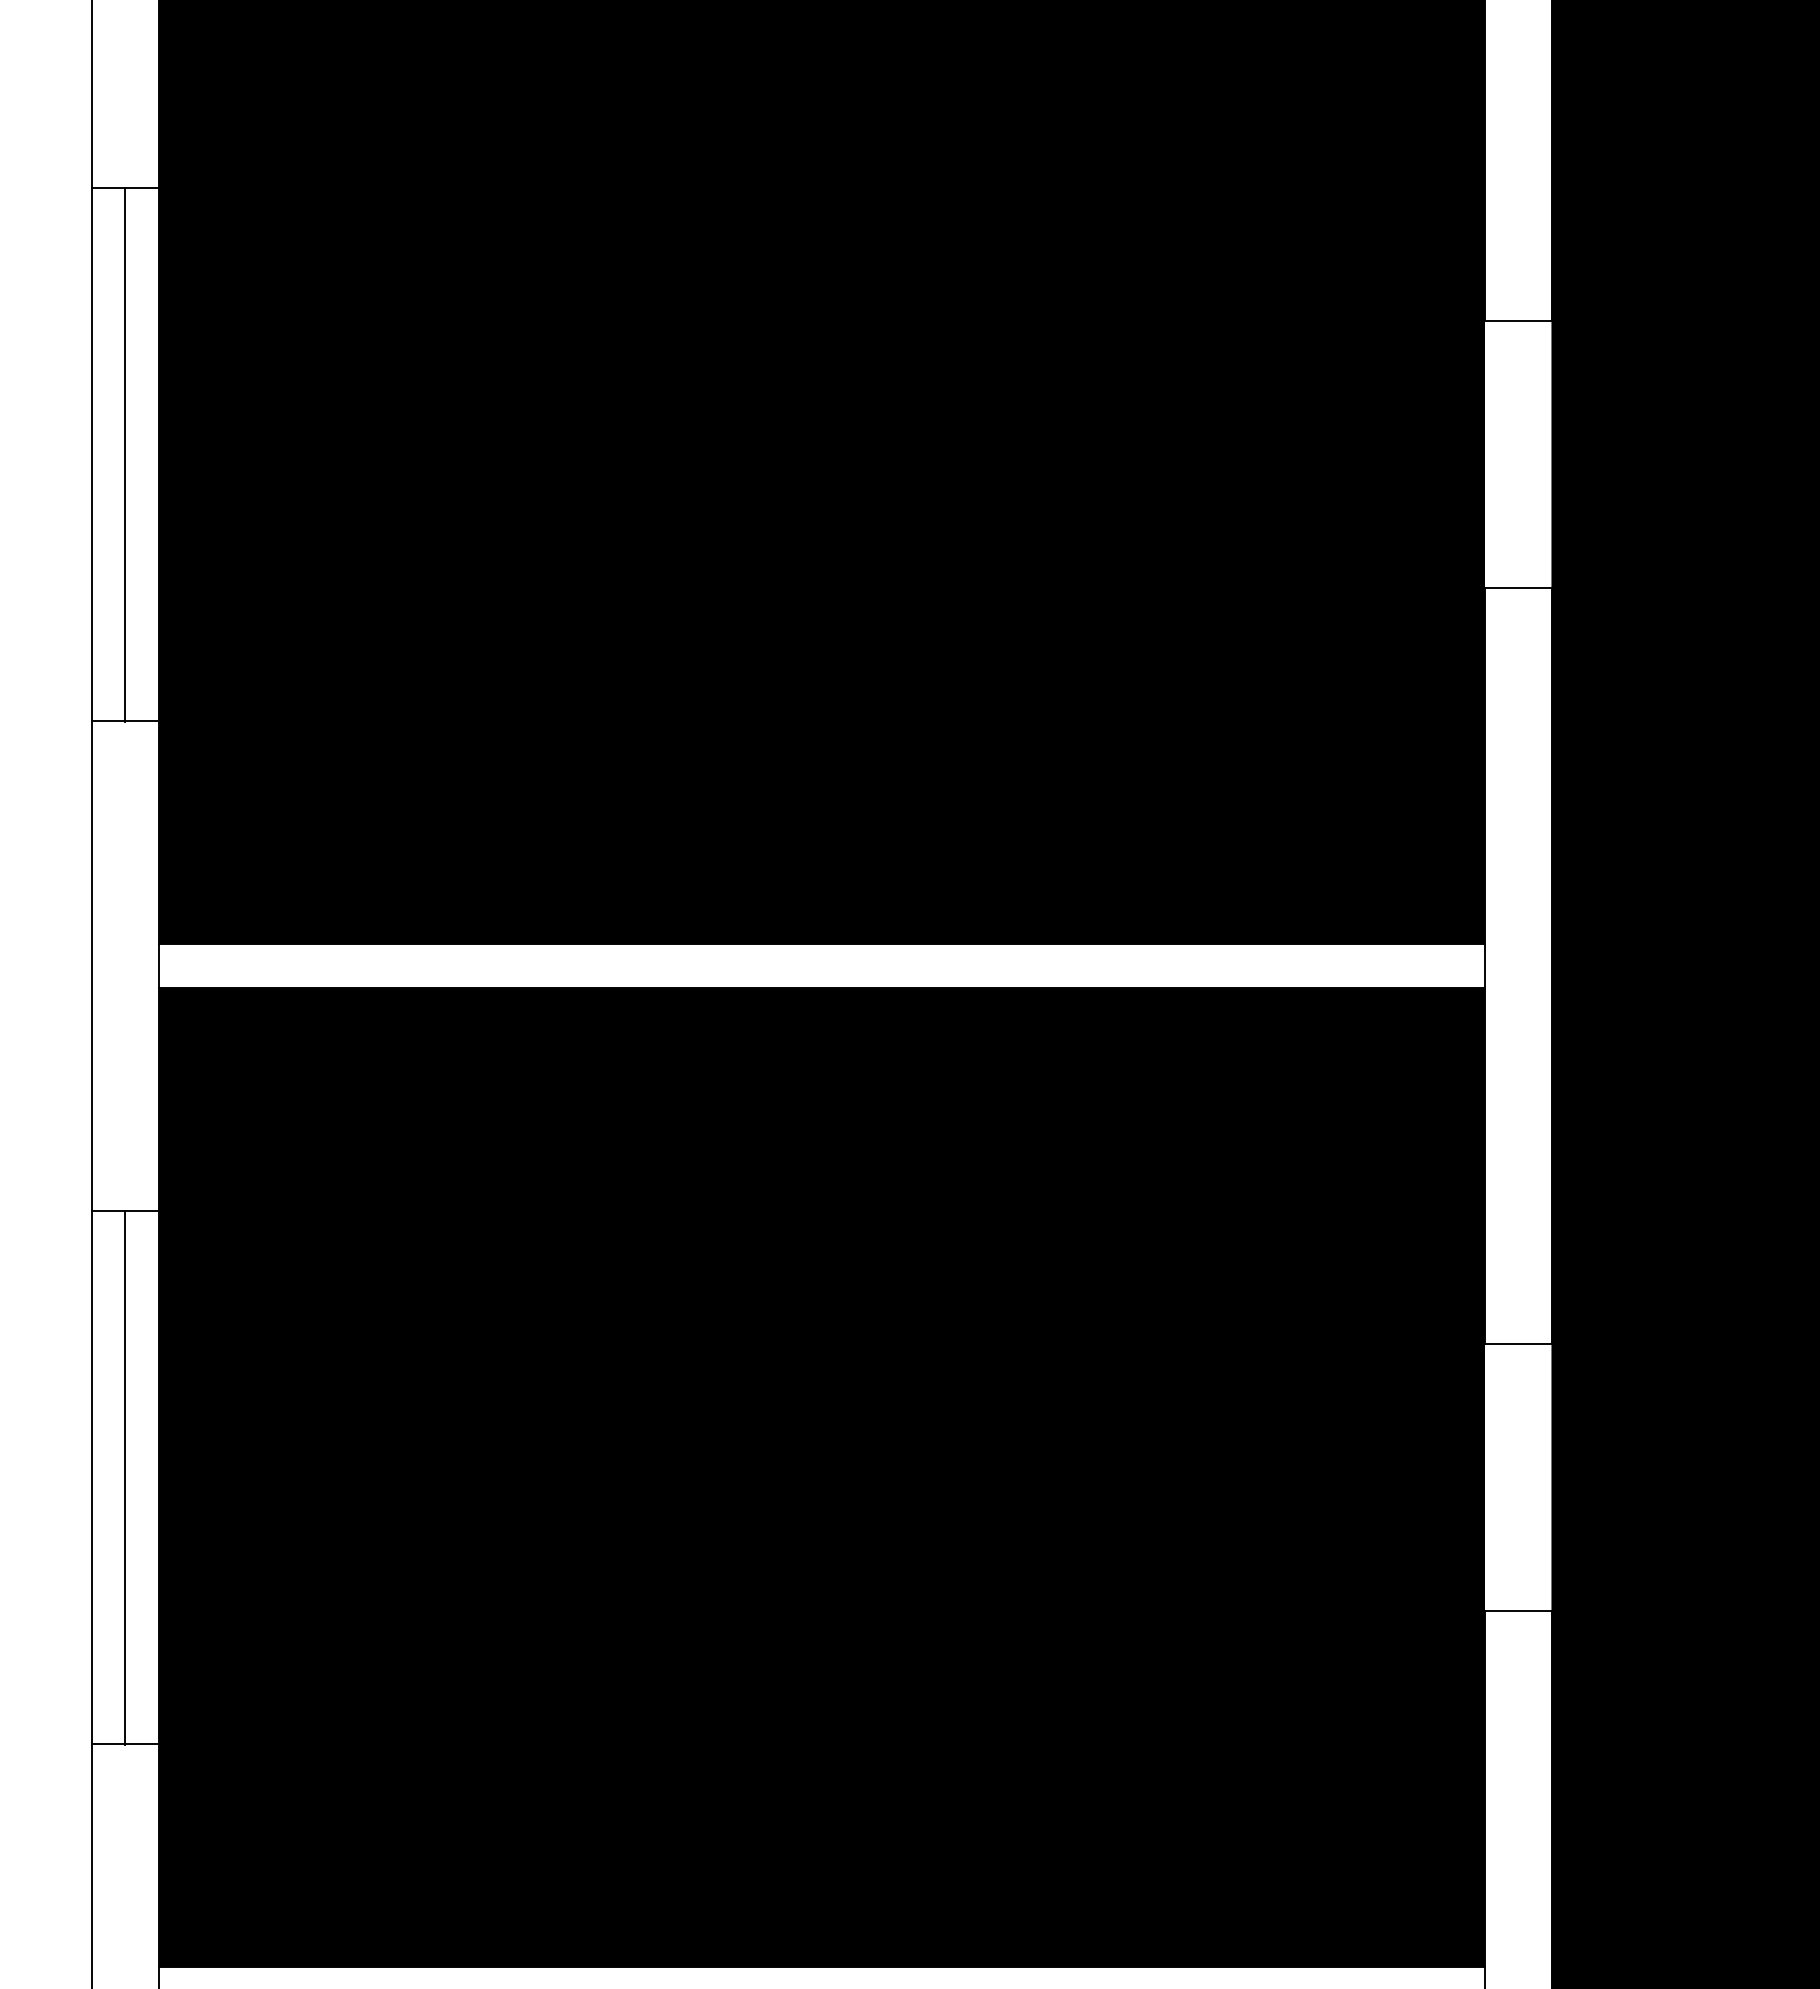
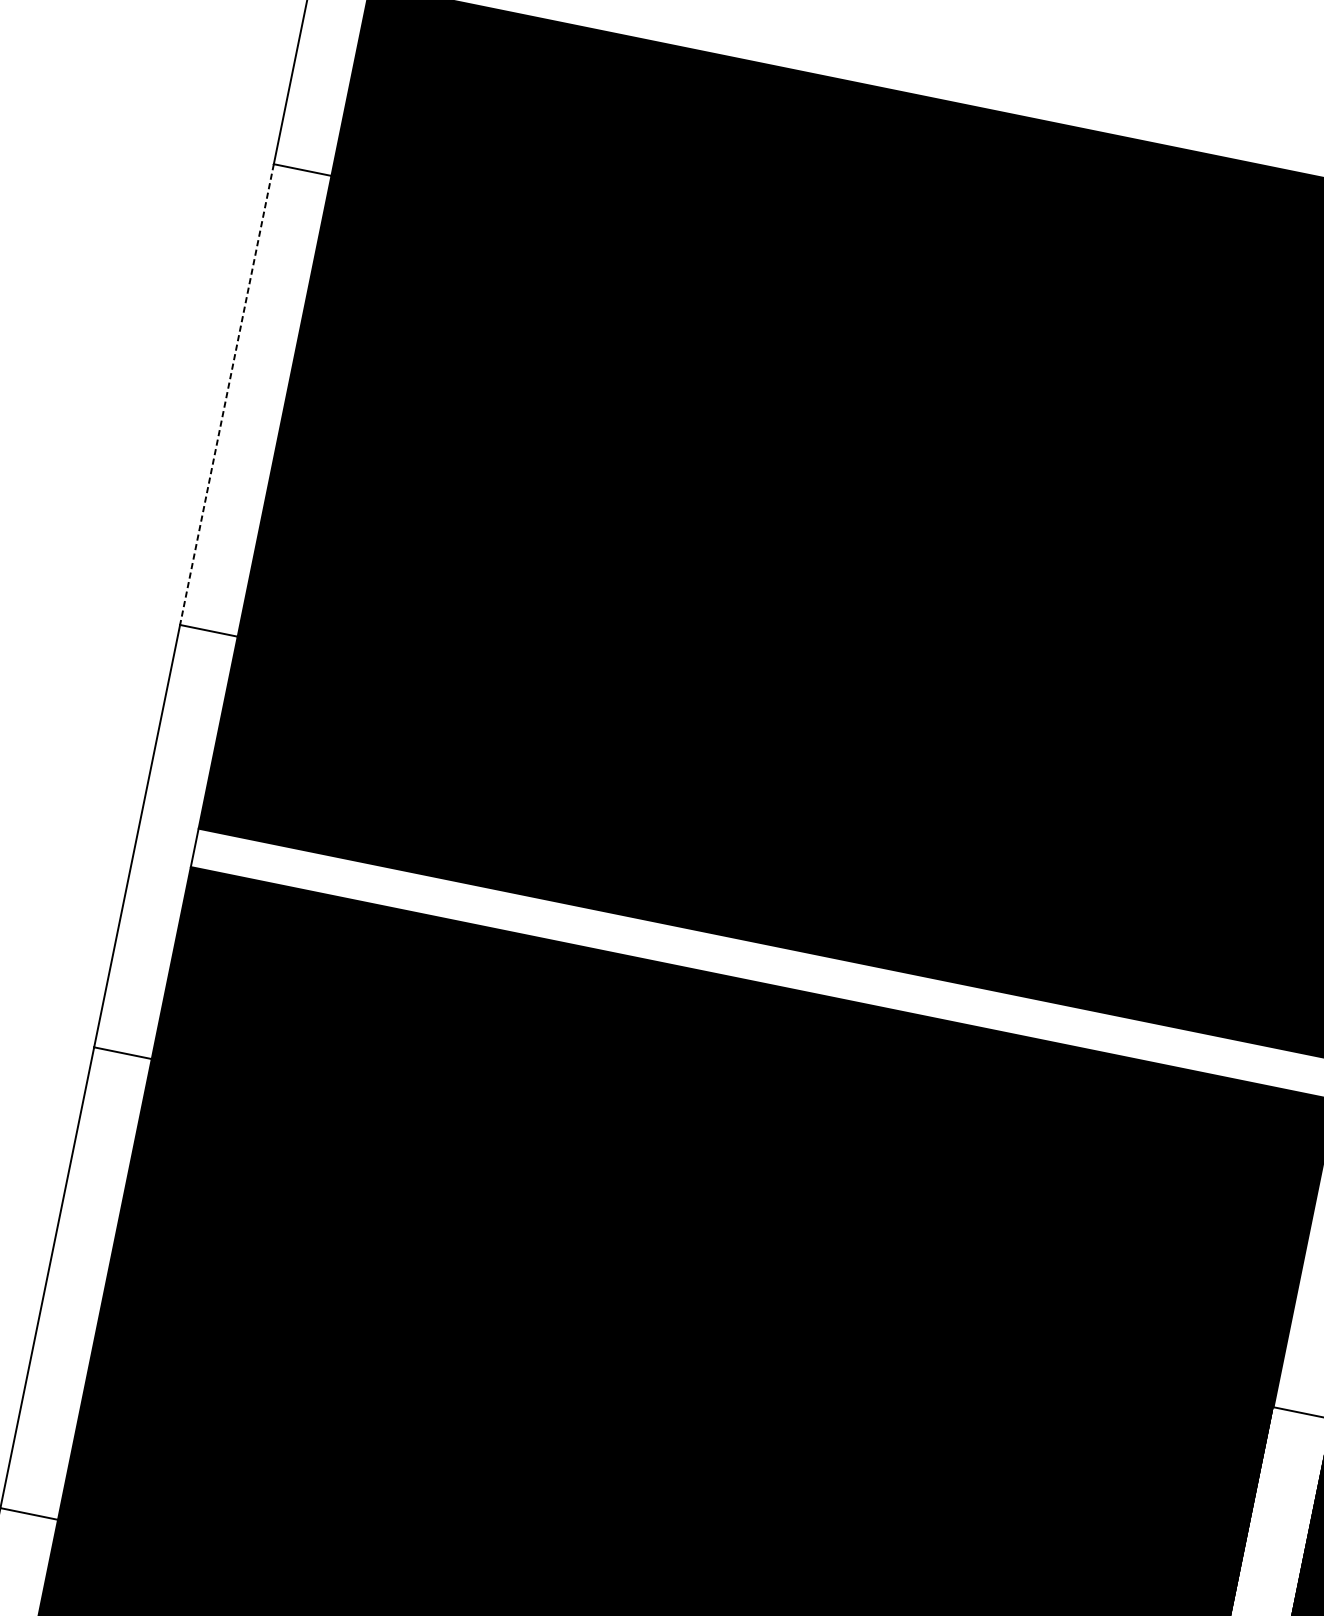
line: (91, 454) -> (226, 394), solid -> dashed
line: (125, 454) -> (256, 400), removed
line: (125, 1477) -> (76, 1283), removed

